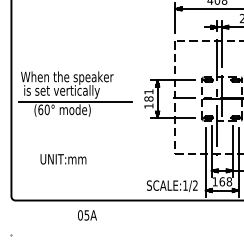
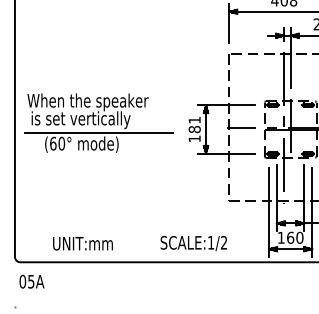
text: (63, 159) -> (83, 243), moved
text: (229, 181) -> (300, 237), 168 -> 160
text: (172, 185) -> (194, 242), moved
text: (87, 215) -> (32, 281), moved

